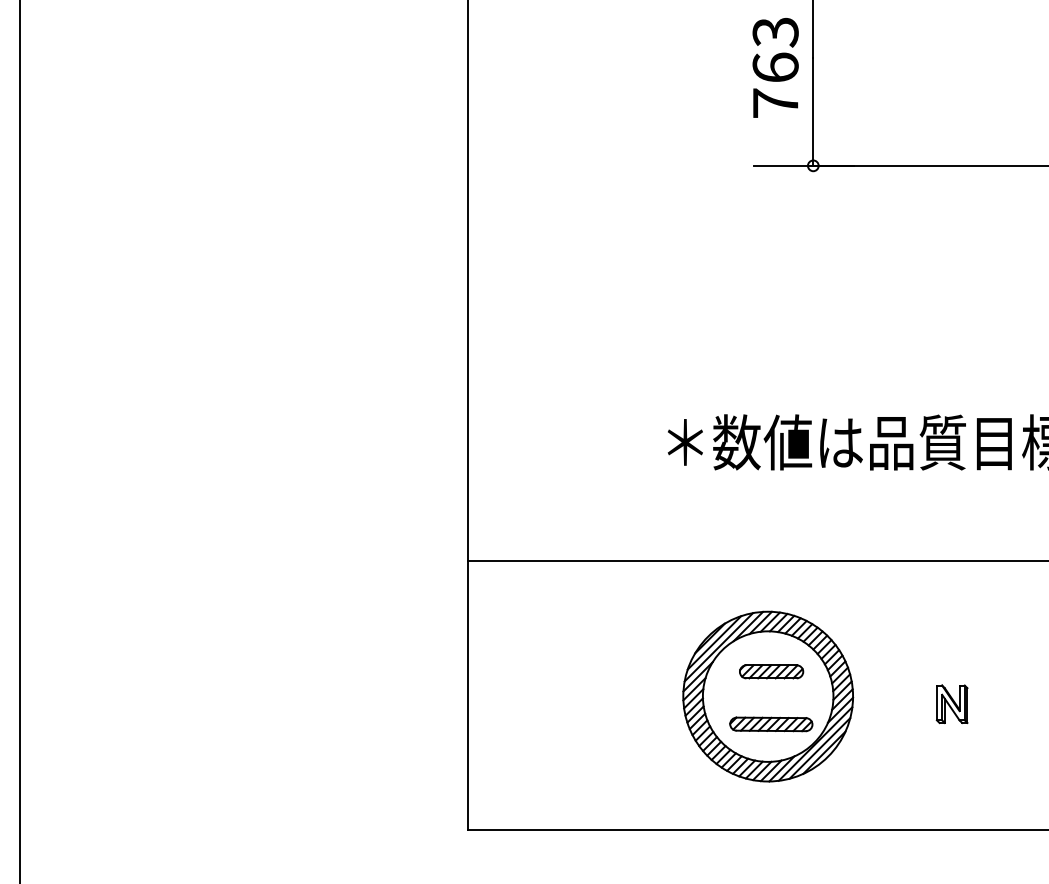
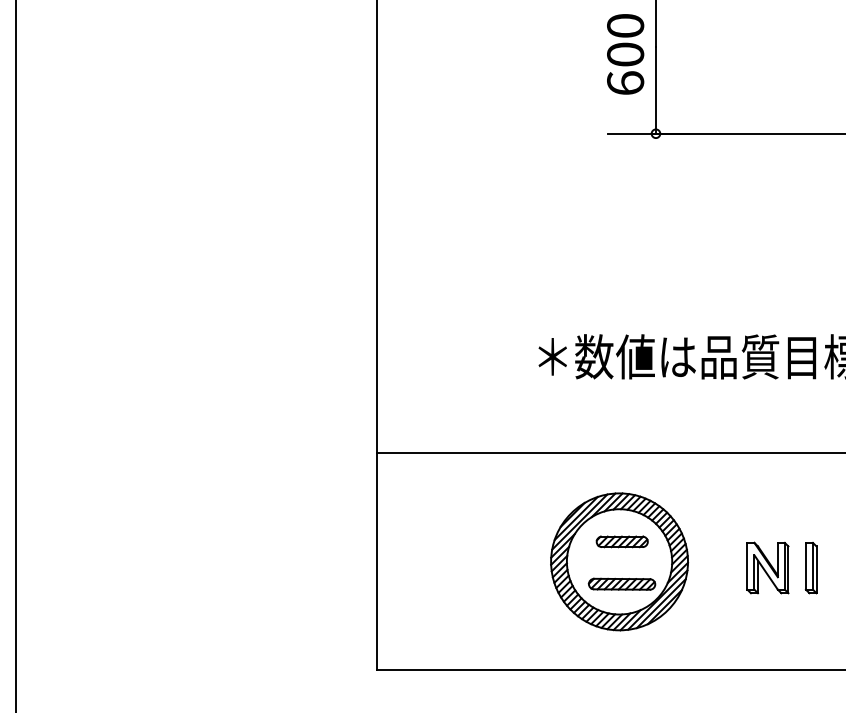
text: (775, 67) -> (625, 54), 763 -> 600
part: (951, 703) -> (767, 567), size x1.67
part: (1004, 704) -> (810, 568), added

